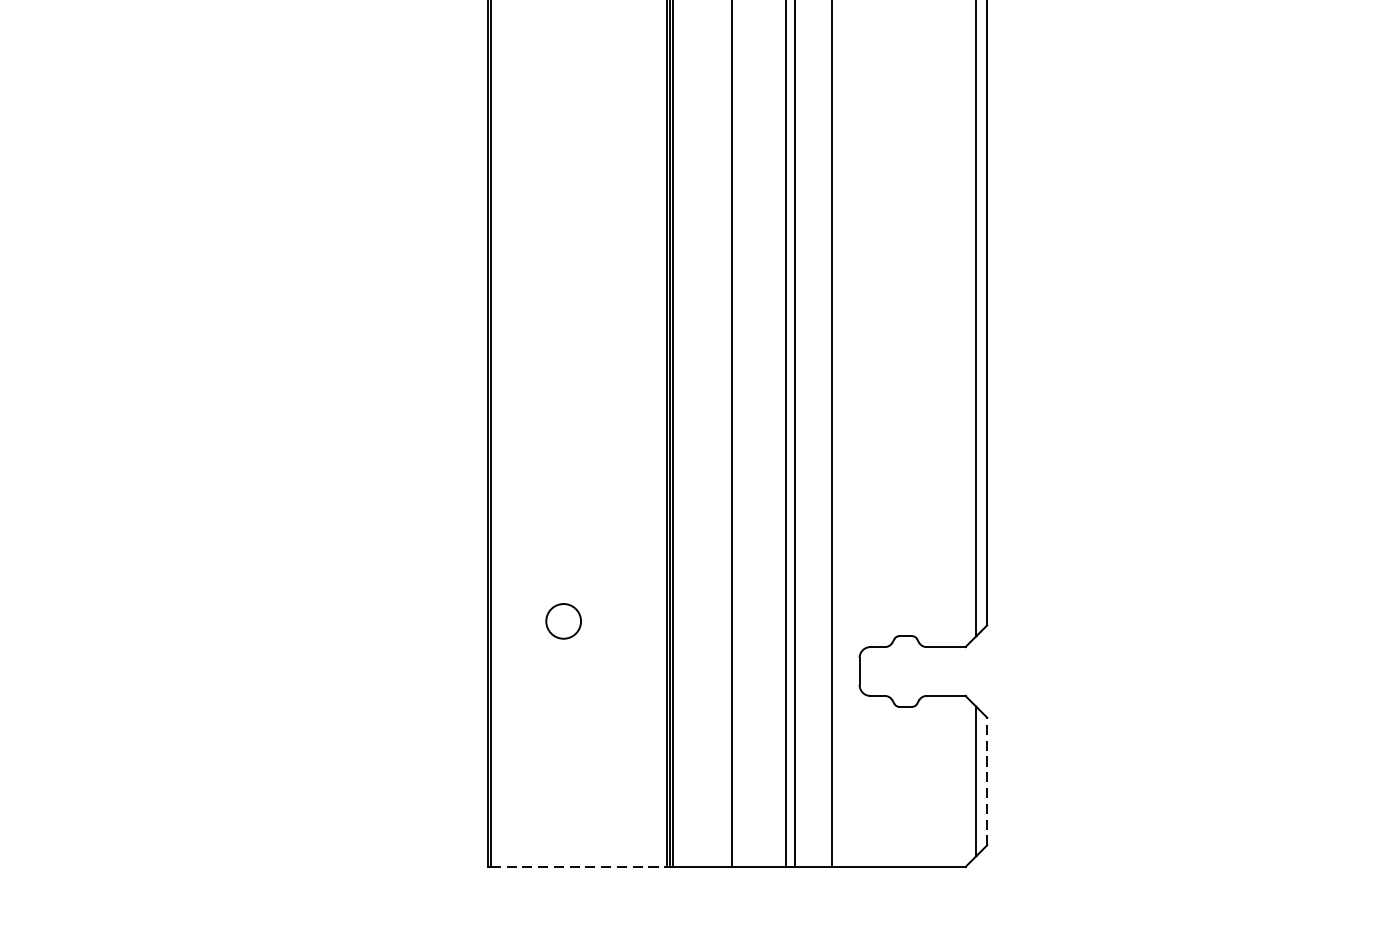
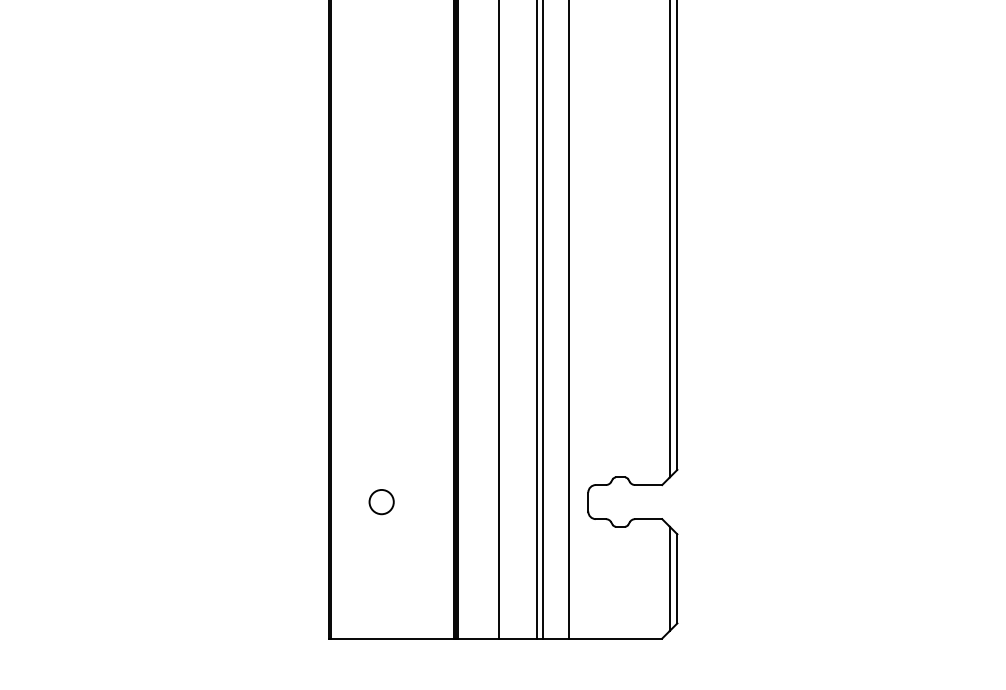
circle: (563, 621) -> (381, 502), moved
line: (987, 780) -> (677, 578), dashed -> solid
line: (579, 866) -> (392, 638), dashed -> solid

